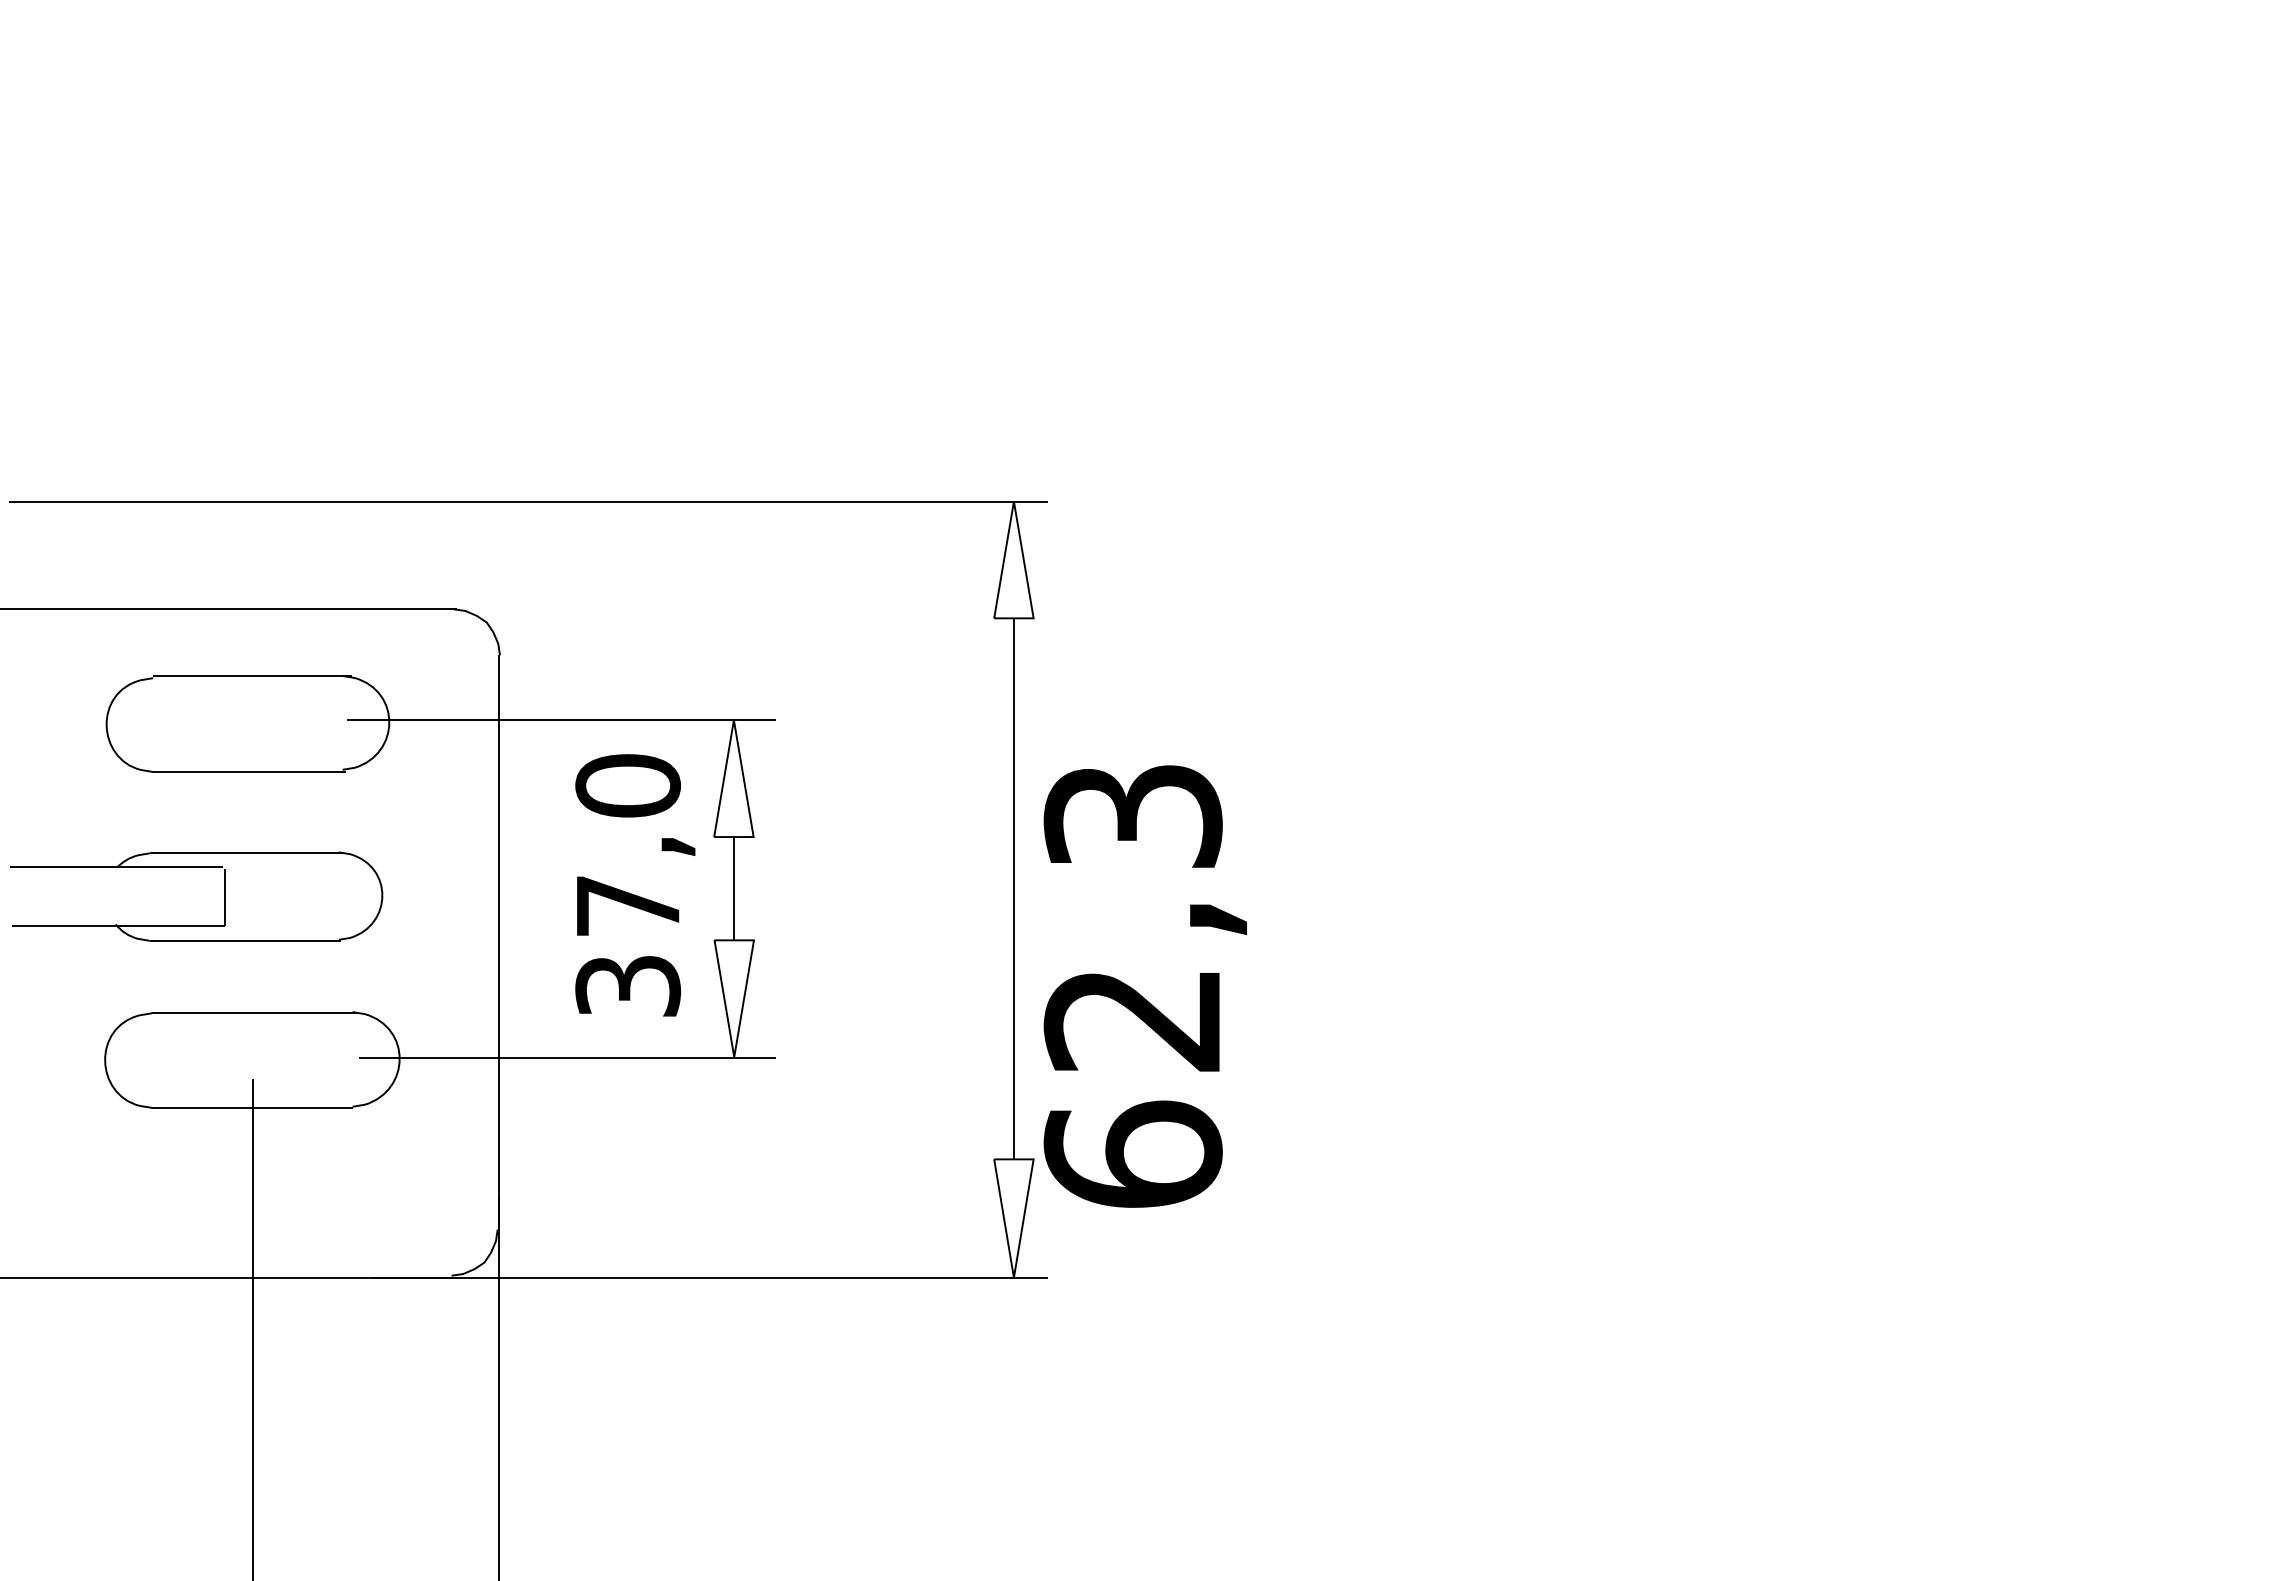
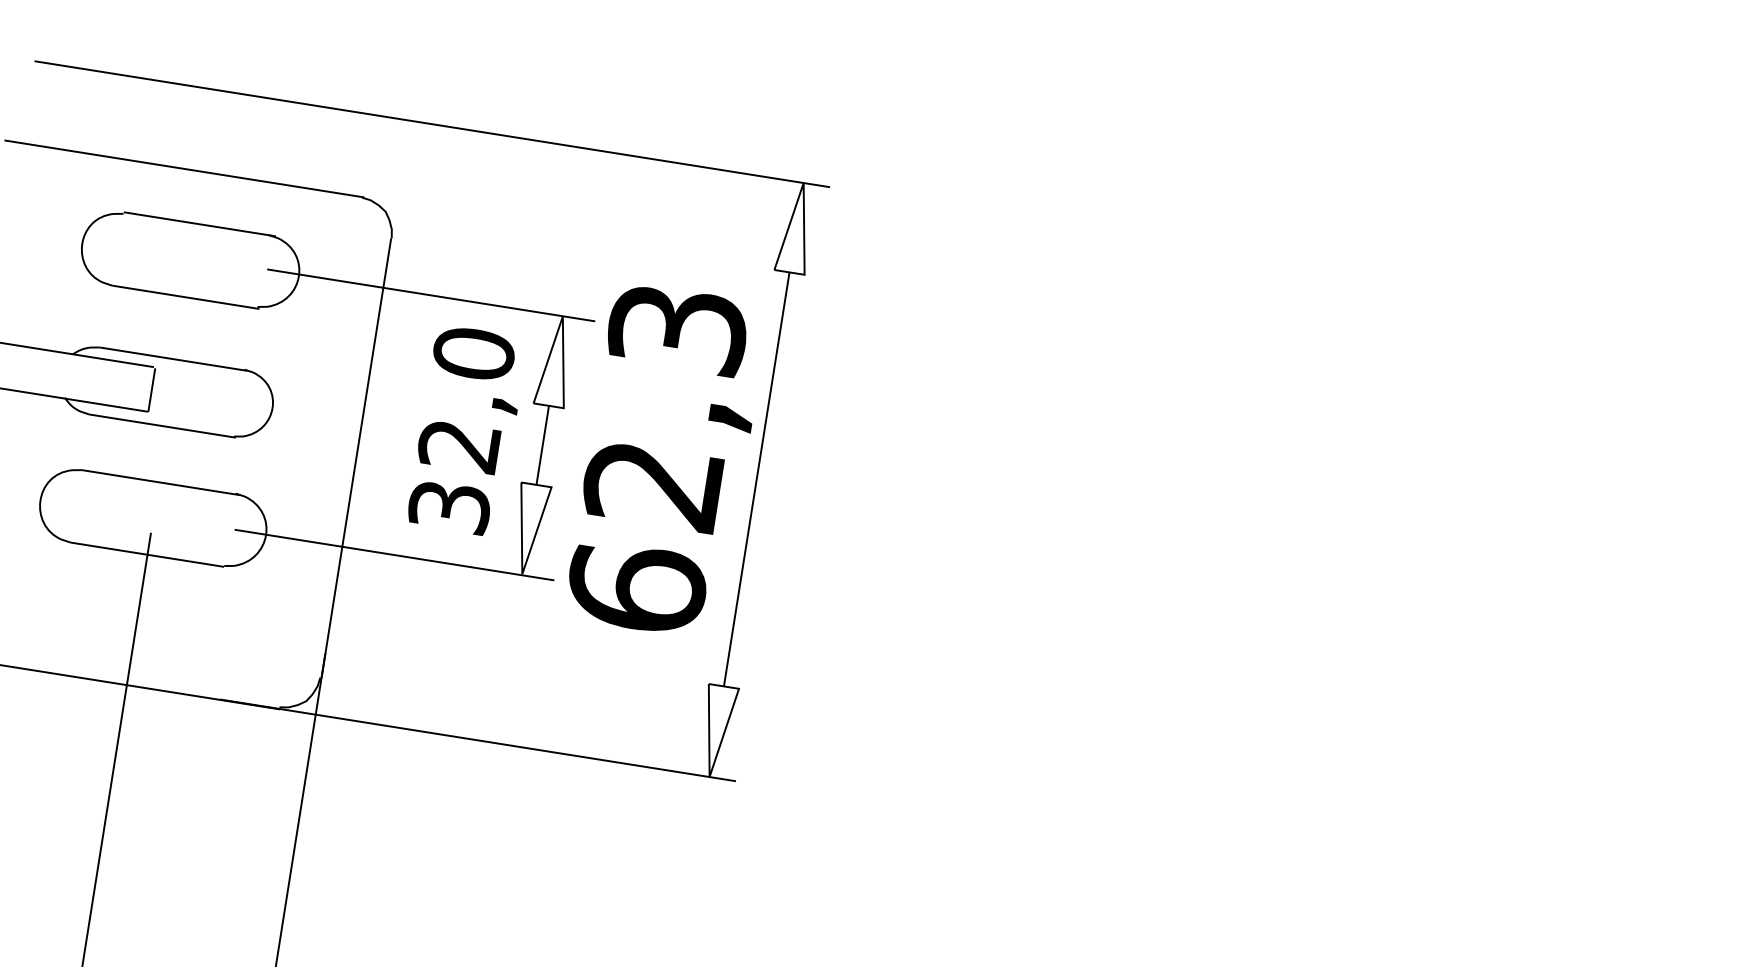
text: (627, 906) -> (458, 446), 37,0 -> 32,0
text: (1144, 986) -> (665, 460), moved

